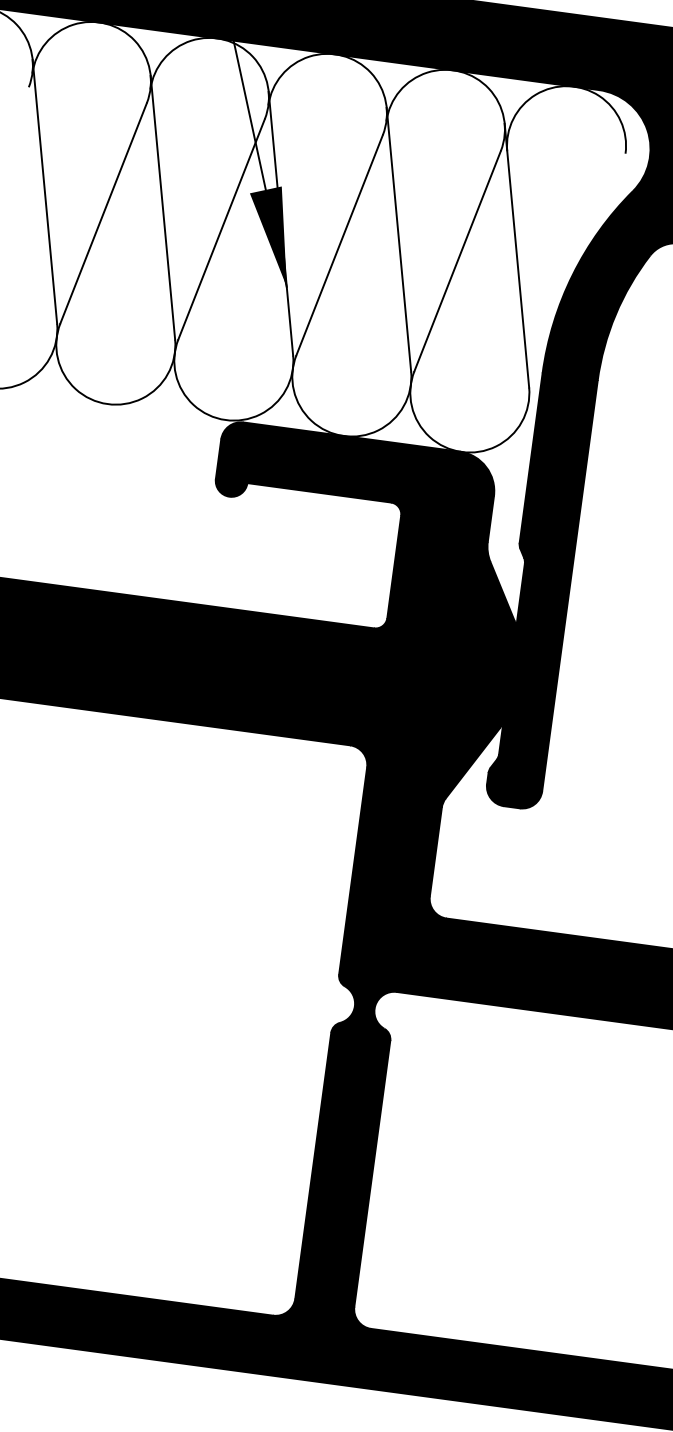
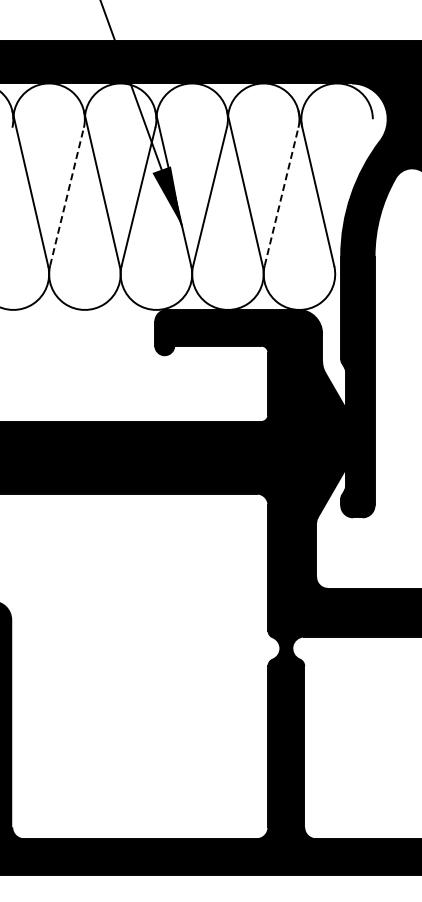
line: (104, 213) -> (67, 196), solid -> dashed
line: (457, 260) -> (281, 196), solid -> dashed

